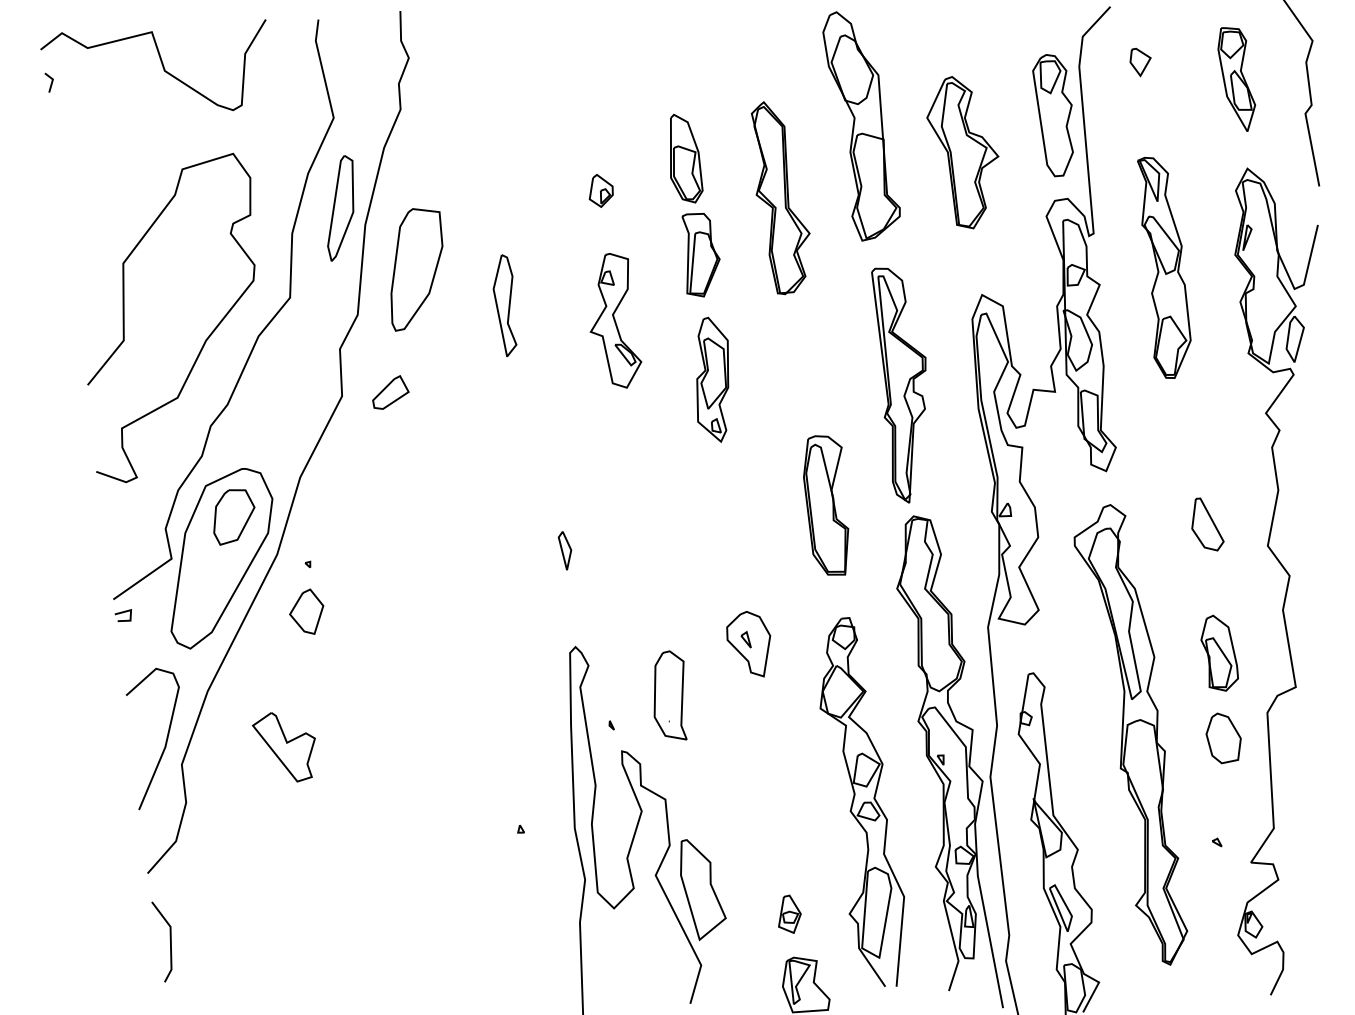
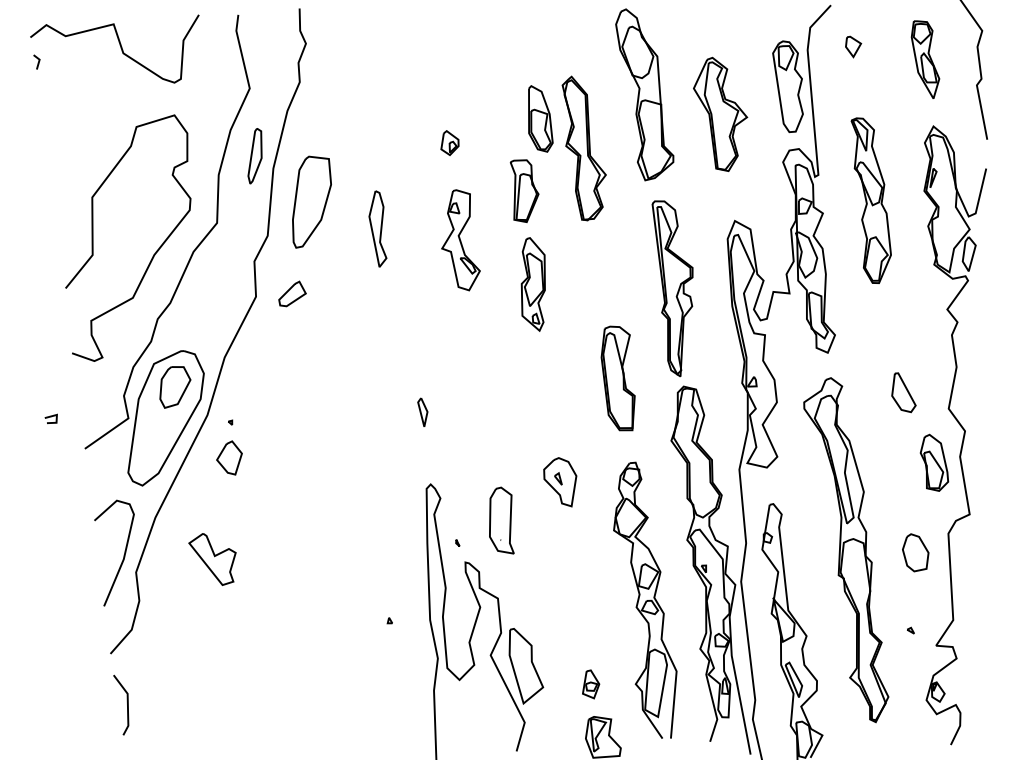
part: (686, 158) -> (540, 118), moved
part: (340, 208) -> (254, 156), size x0.7
line: (122, 613) -> (50, 417), moved
part: (1219, 652) -> (934, 462), moved

